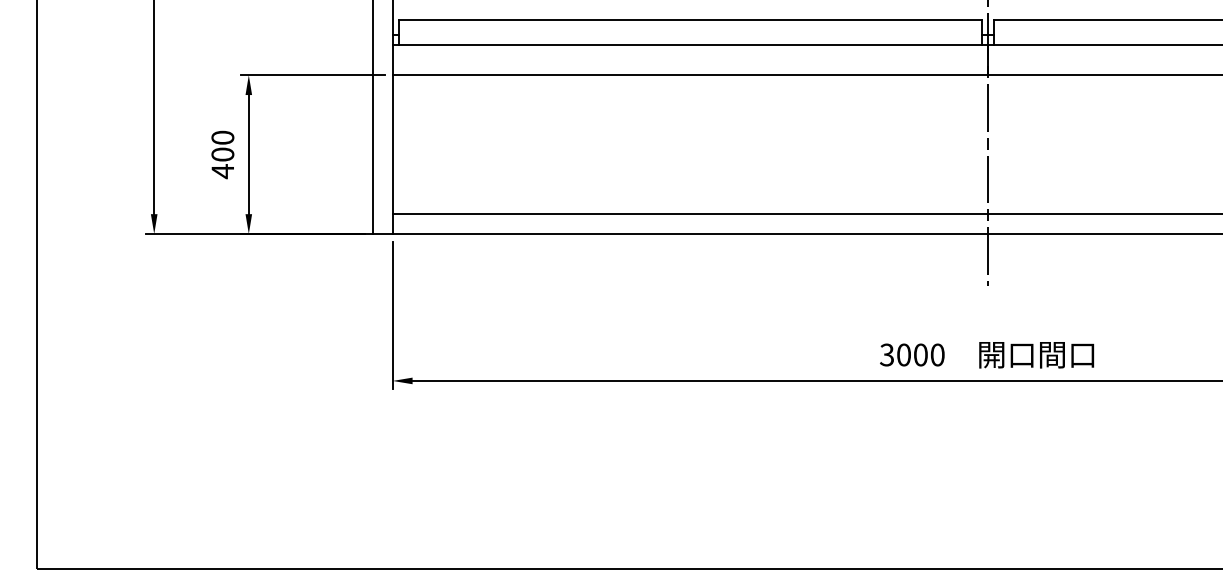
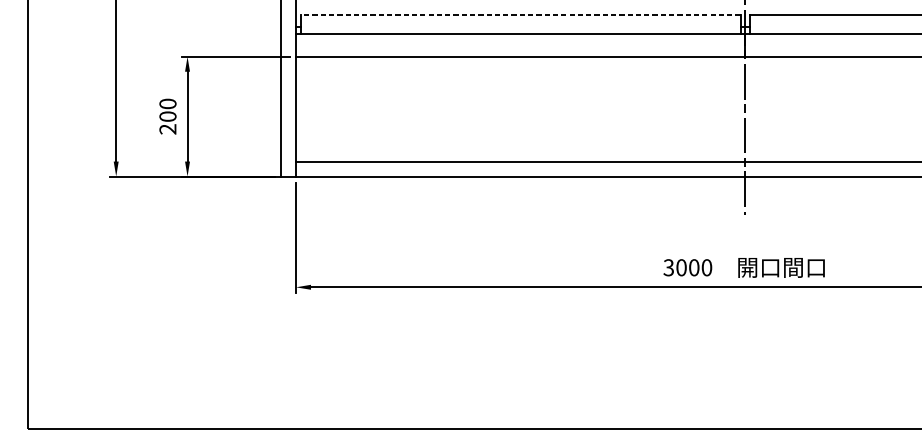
line: (690, 19) -> (520, 14), solid -> dashed
text: (222, 171) -> (167, 129), 400 -> 200

